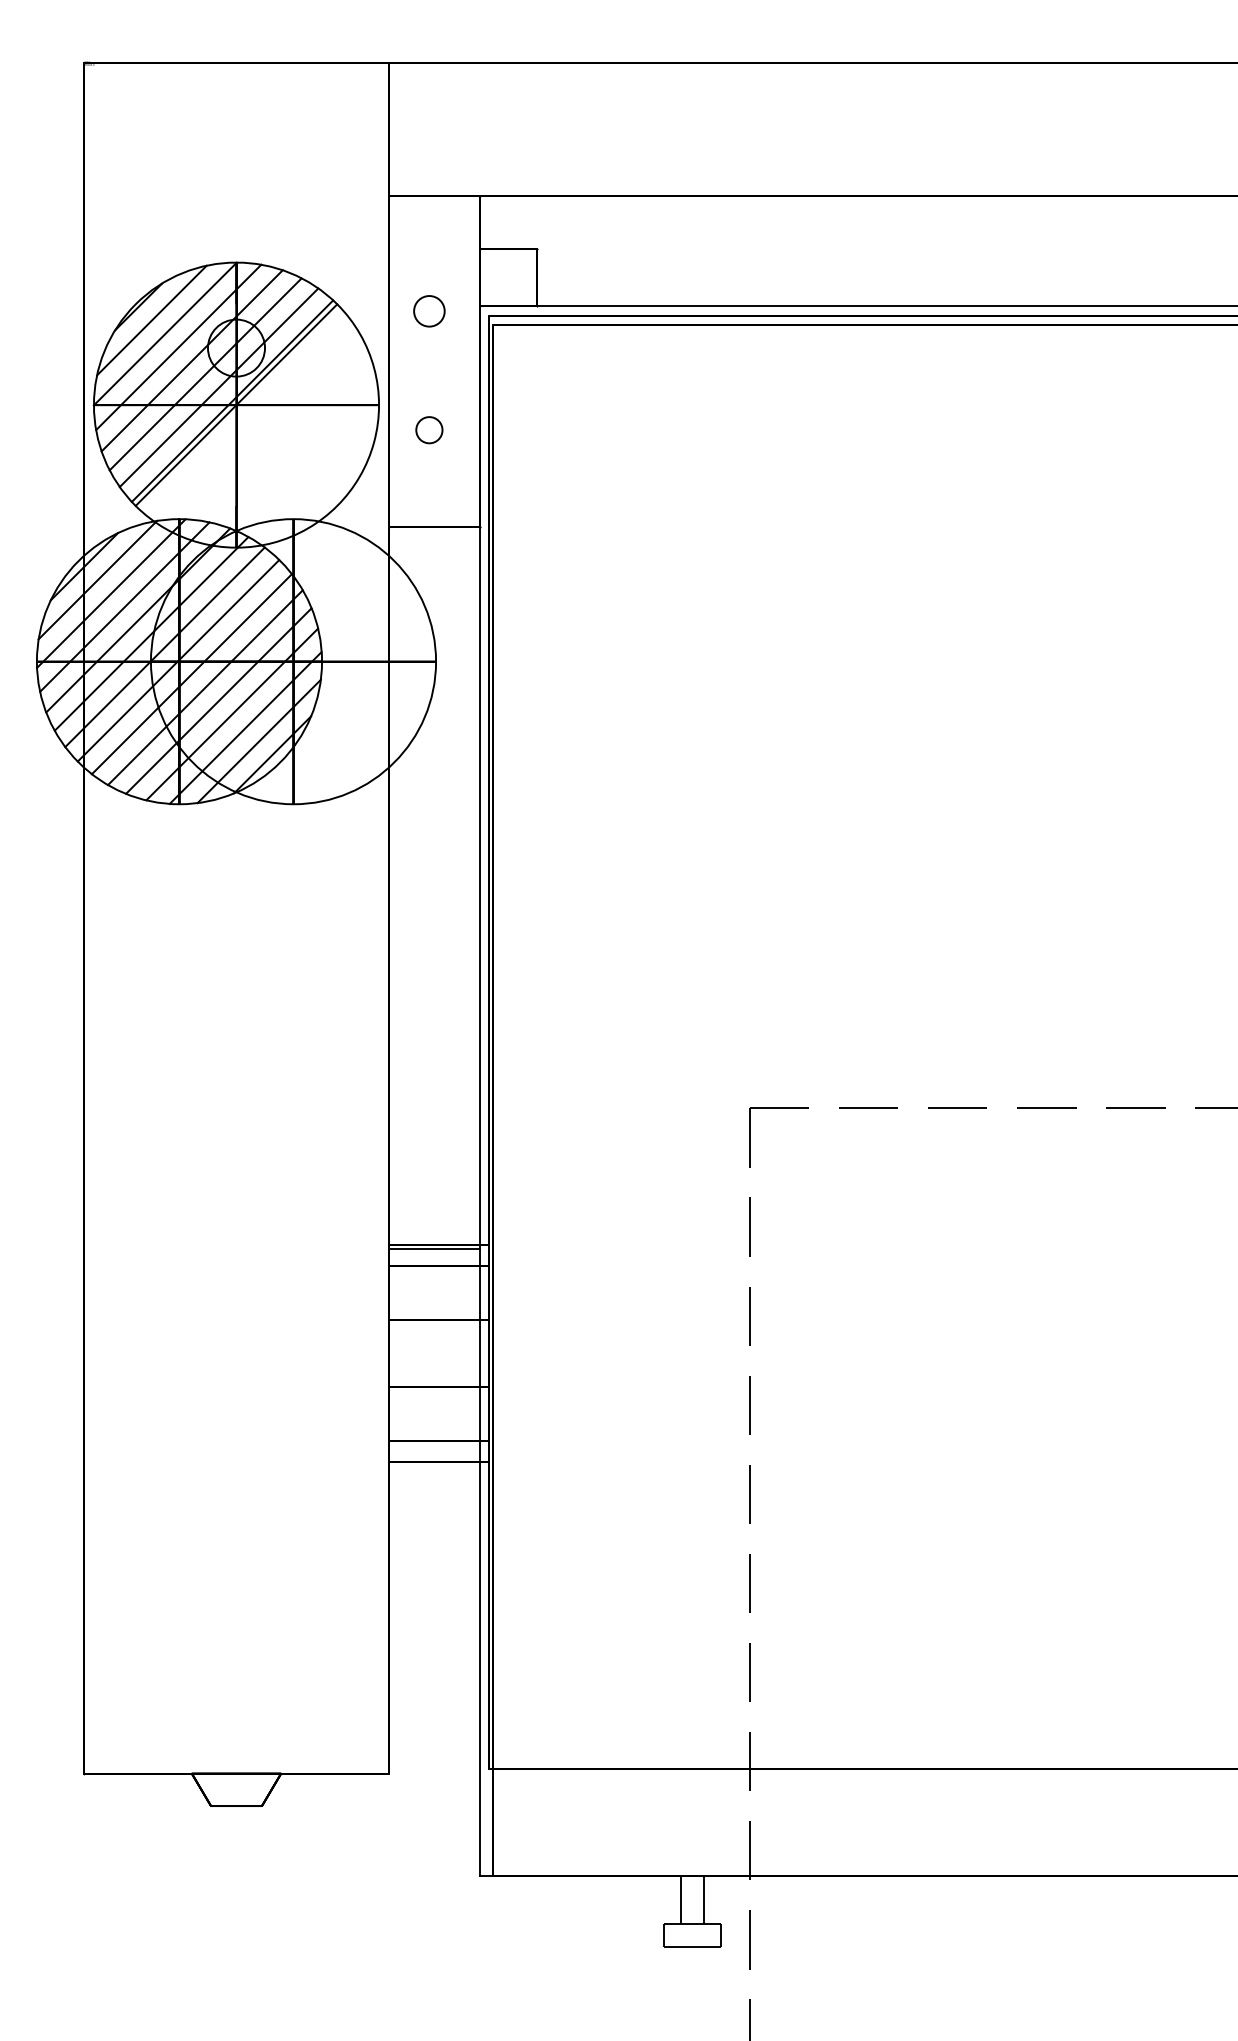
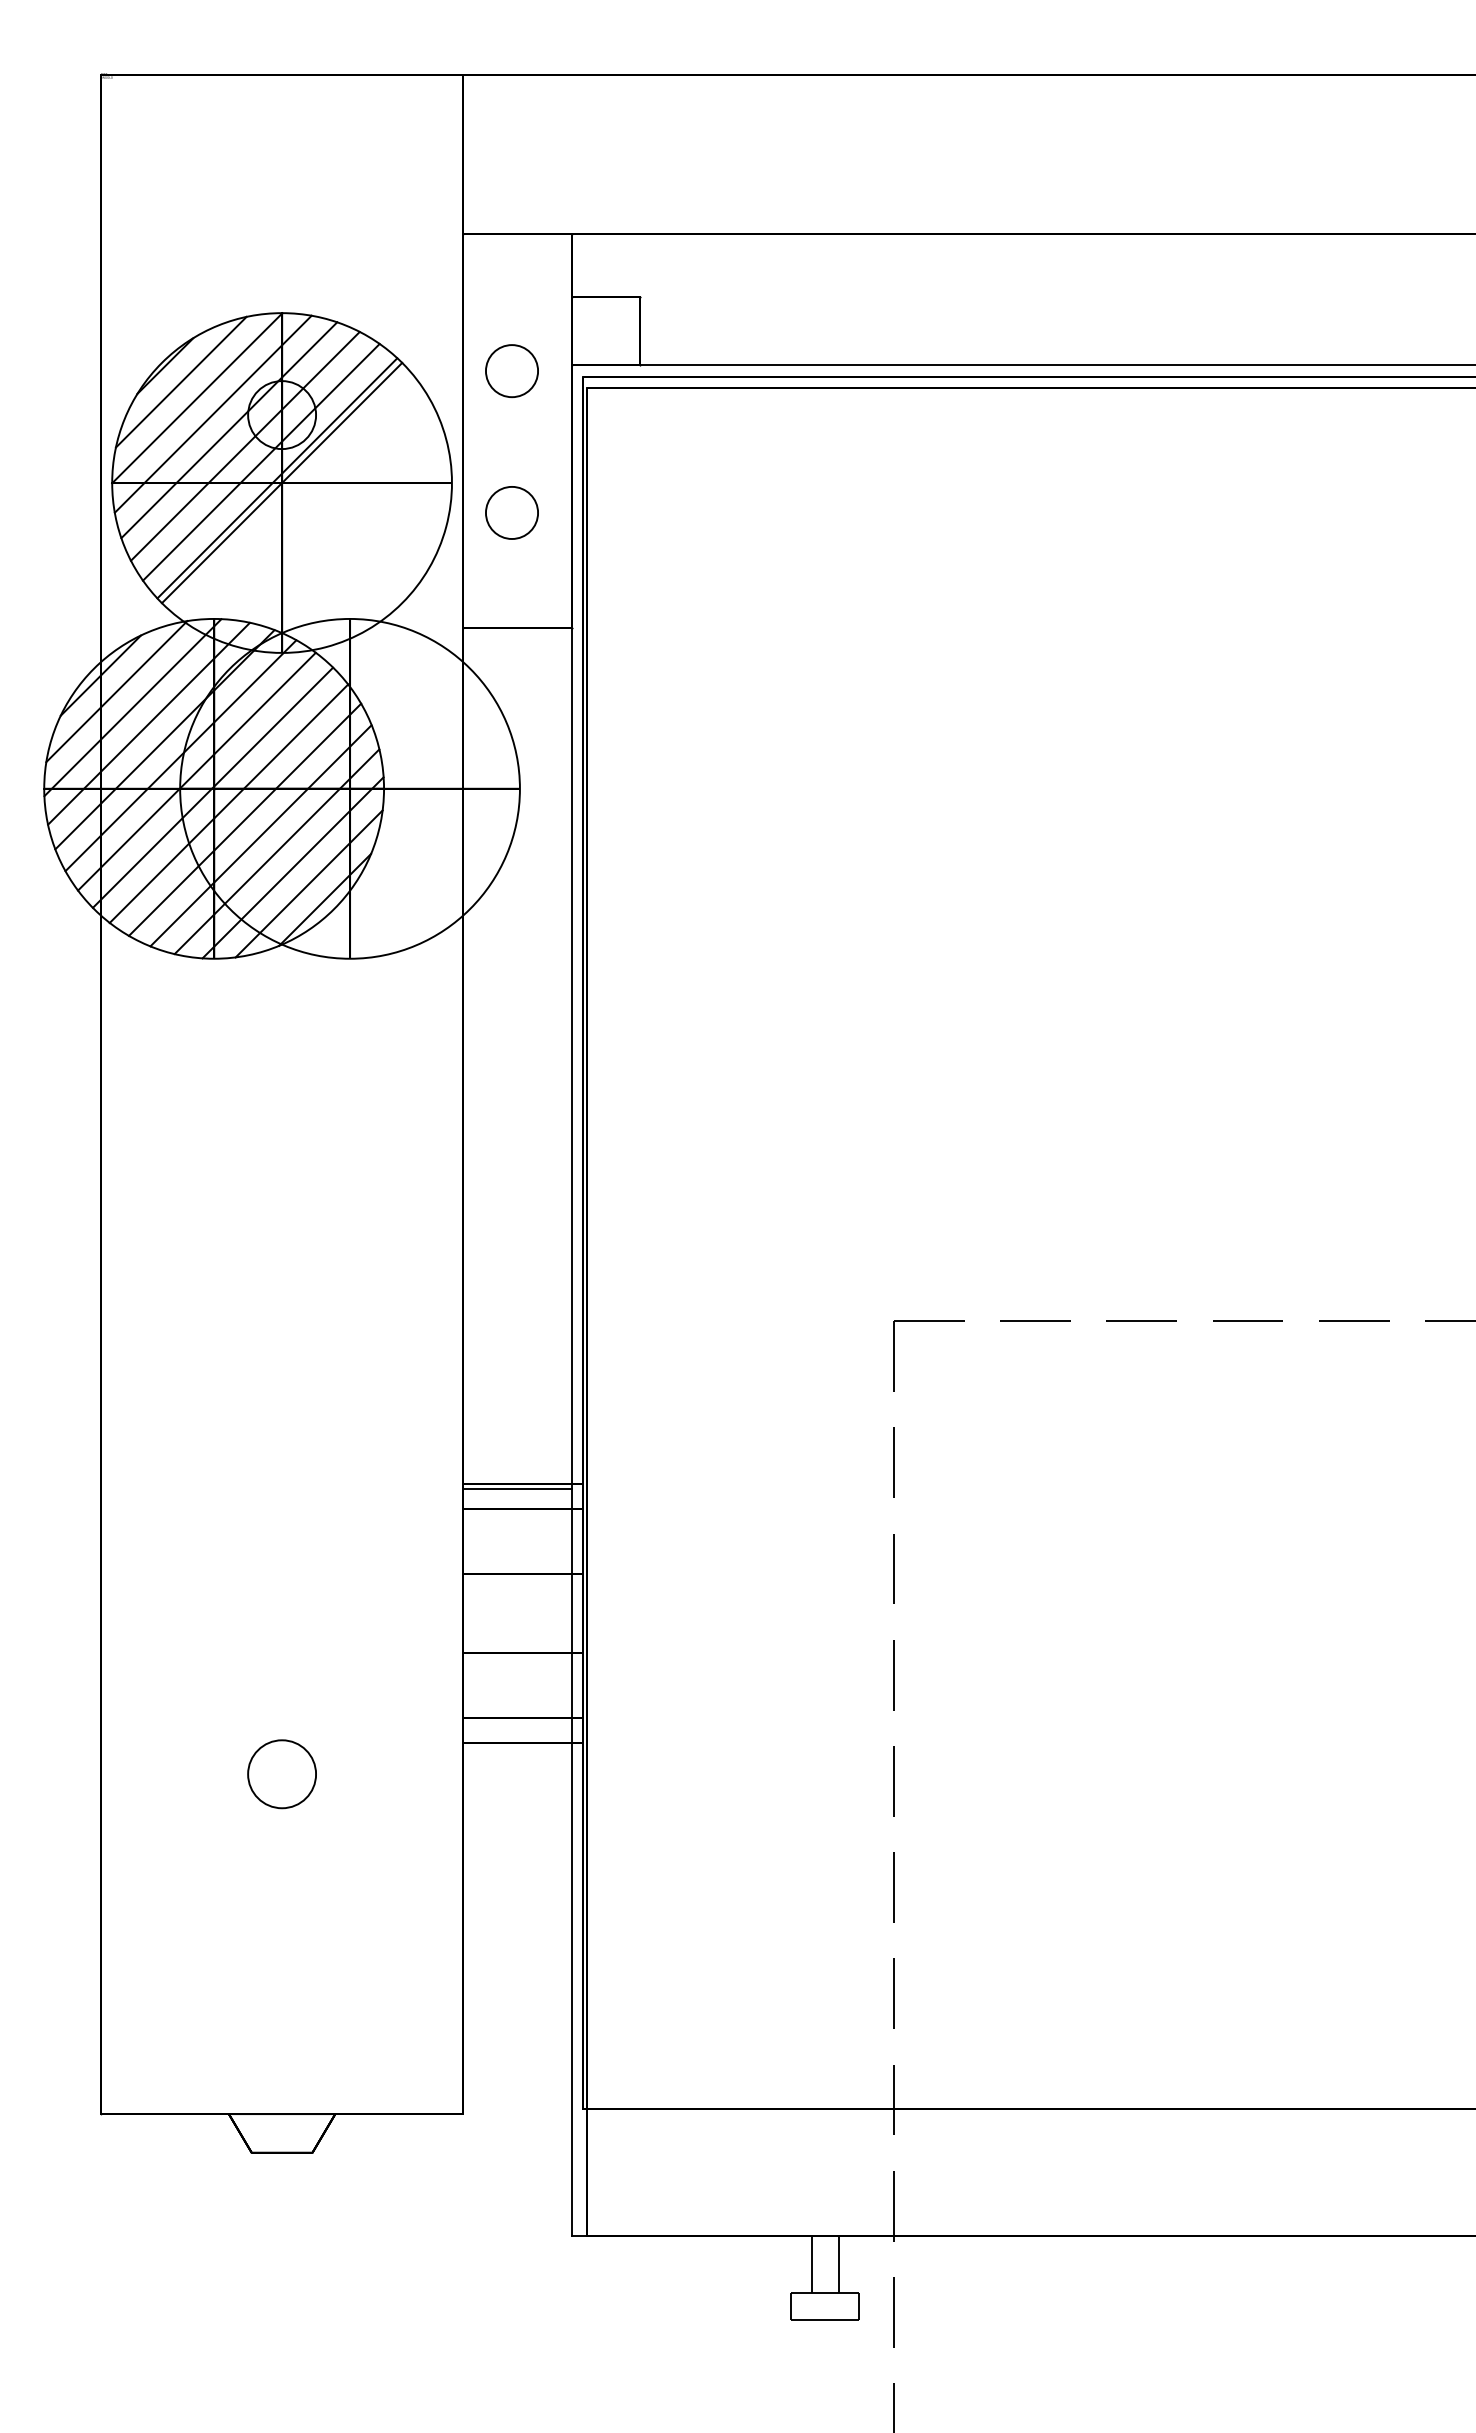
circle: (428, 311) -> (511, 371), size x1.43
circle: (428, 429) -> (511, 512), size x1.67
circle: (235, 1488) -> (281, 1774), added

